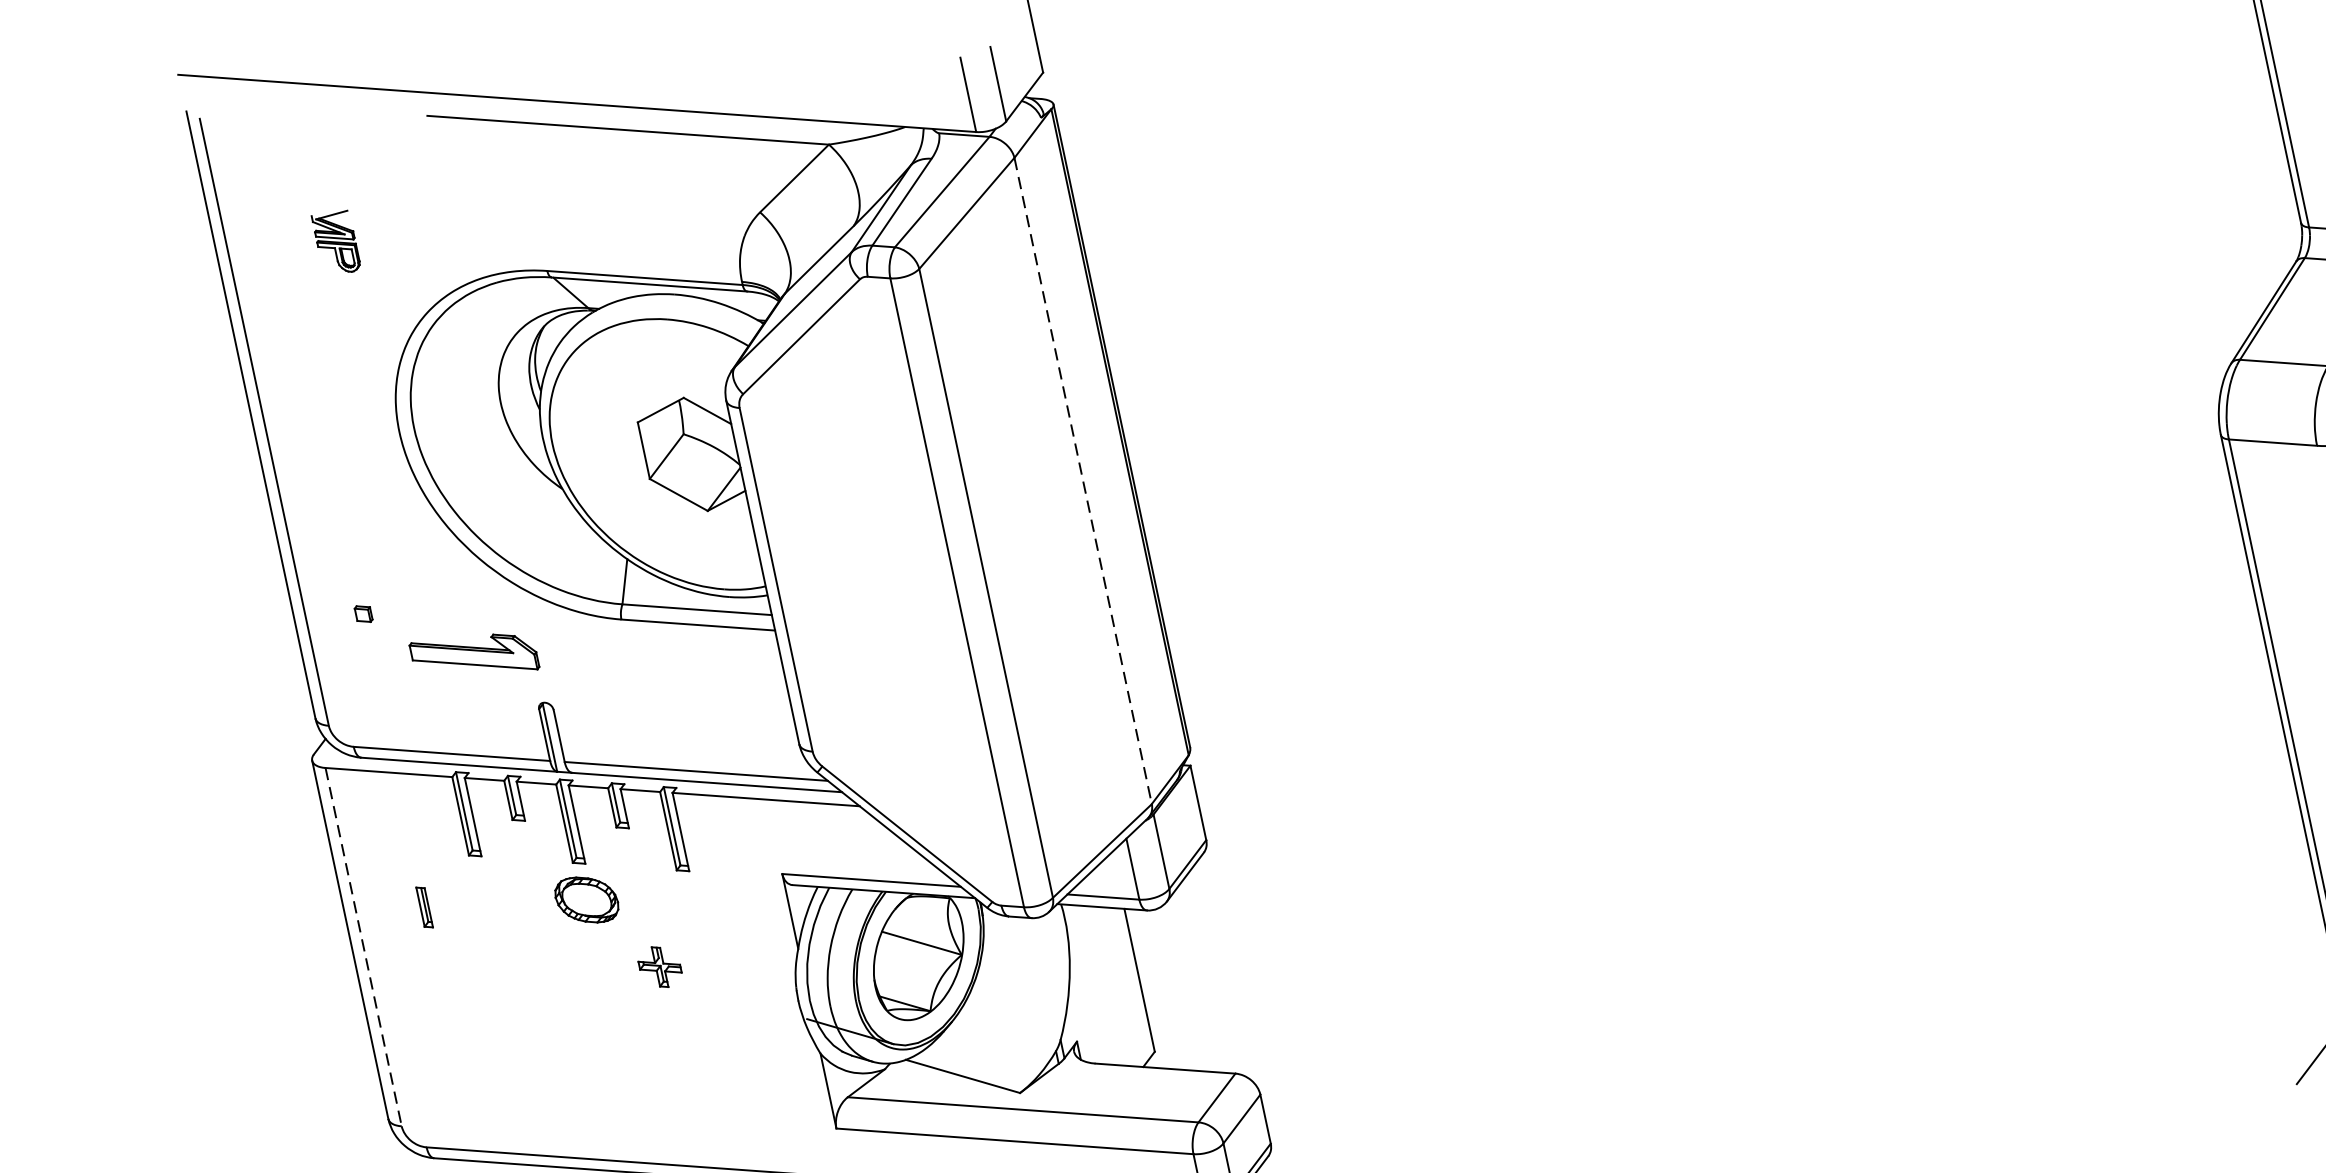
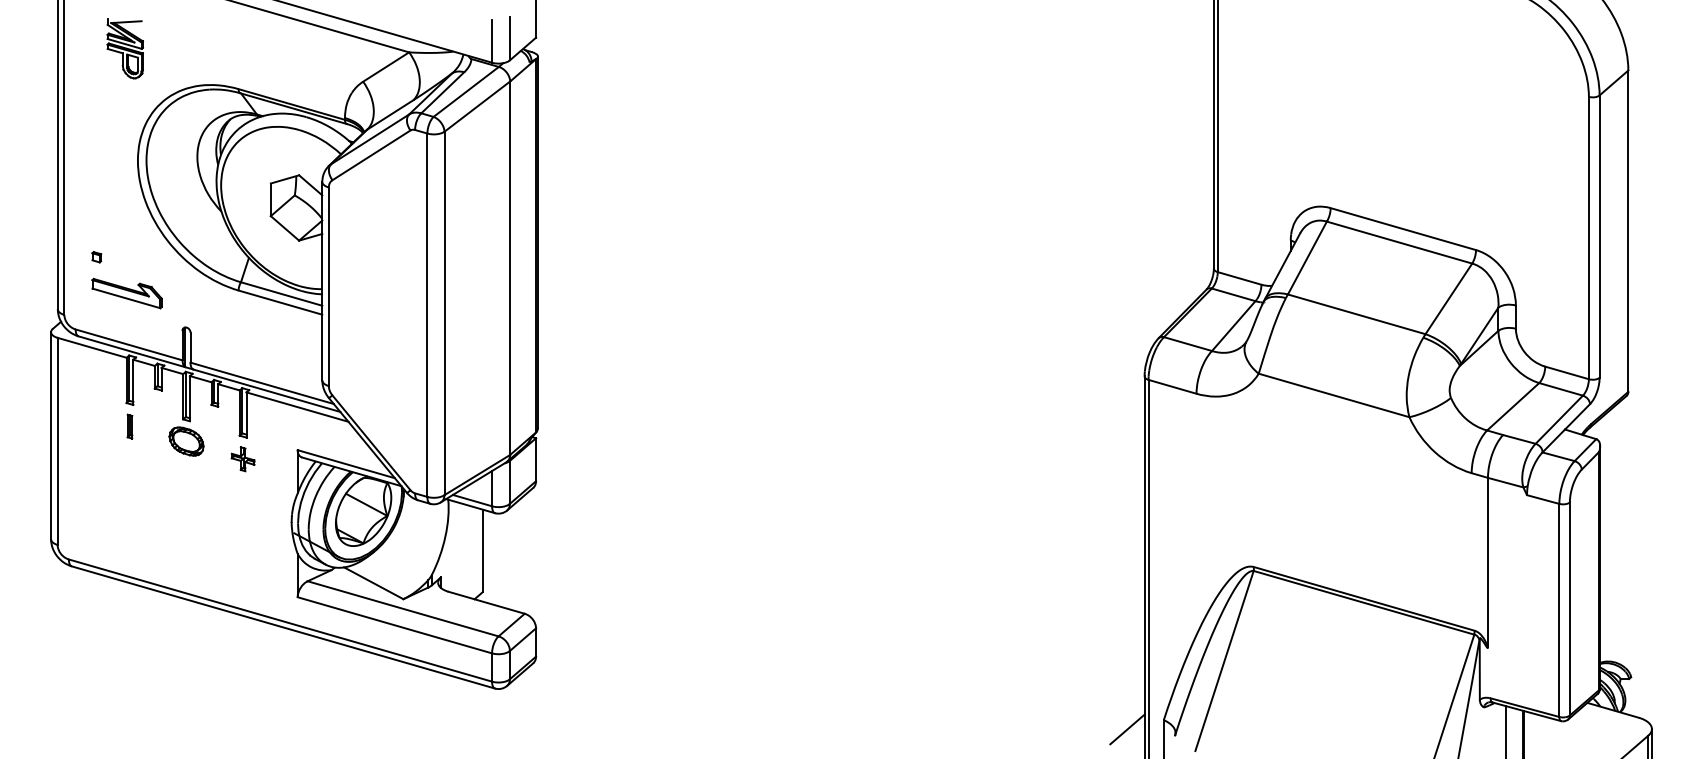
part: (336, 242) -> (125, 48), size x1.67
line: (1083, 481) -> (510, 268), dashed -> solid
part: (473, 656) -> (126, 293), moved
part: (423, 907) -> (129, 426), moved
line: (363, 947) -> (57, 441), dashed -> solid
part: (659, 967) -> (242, 459), moved

